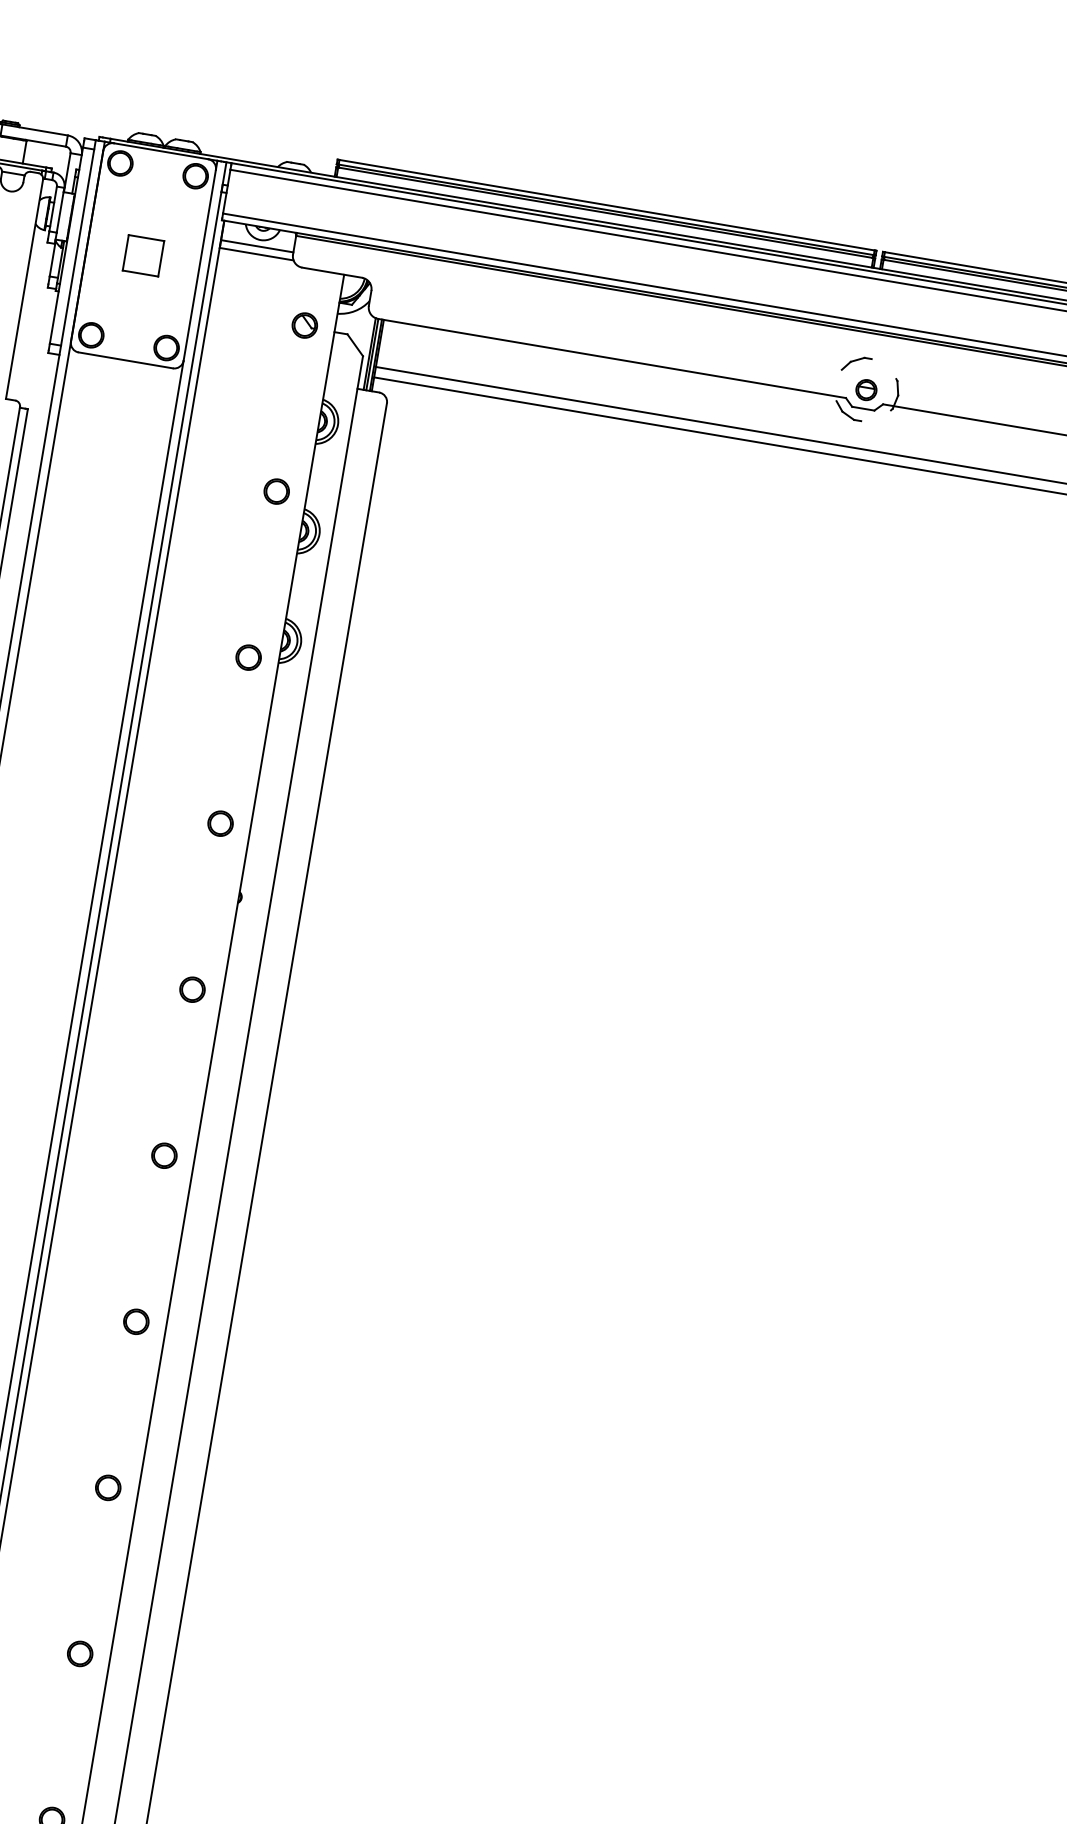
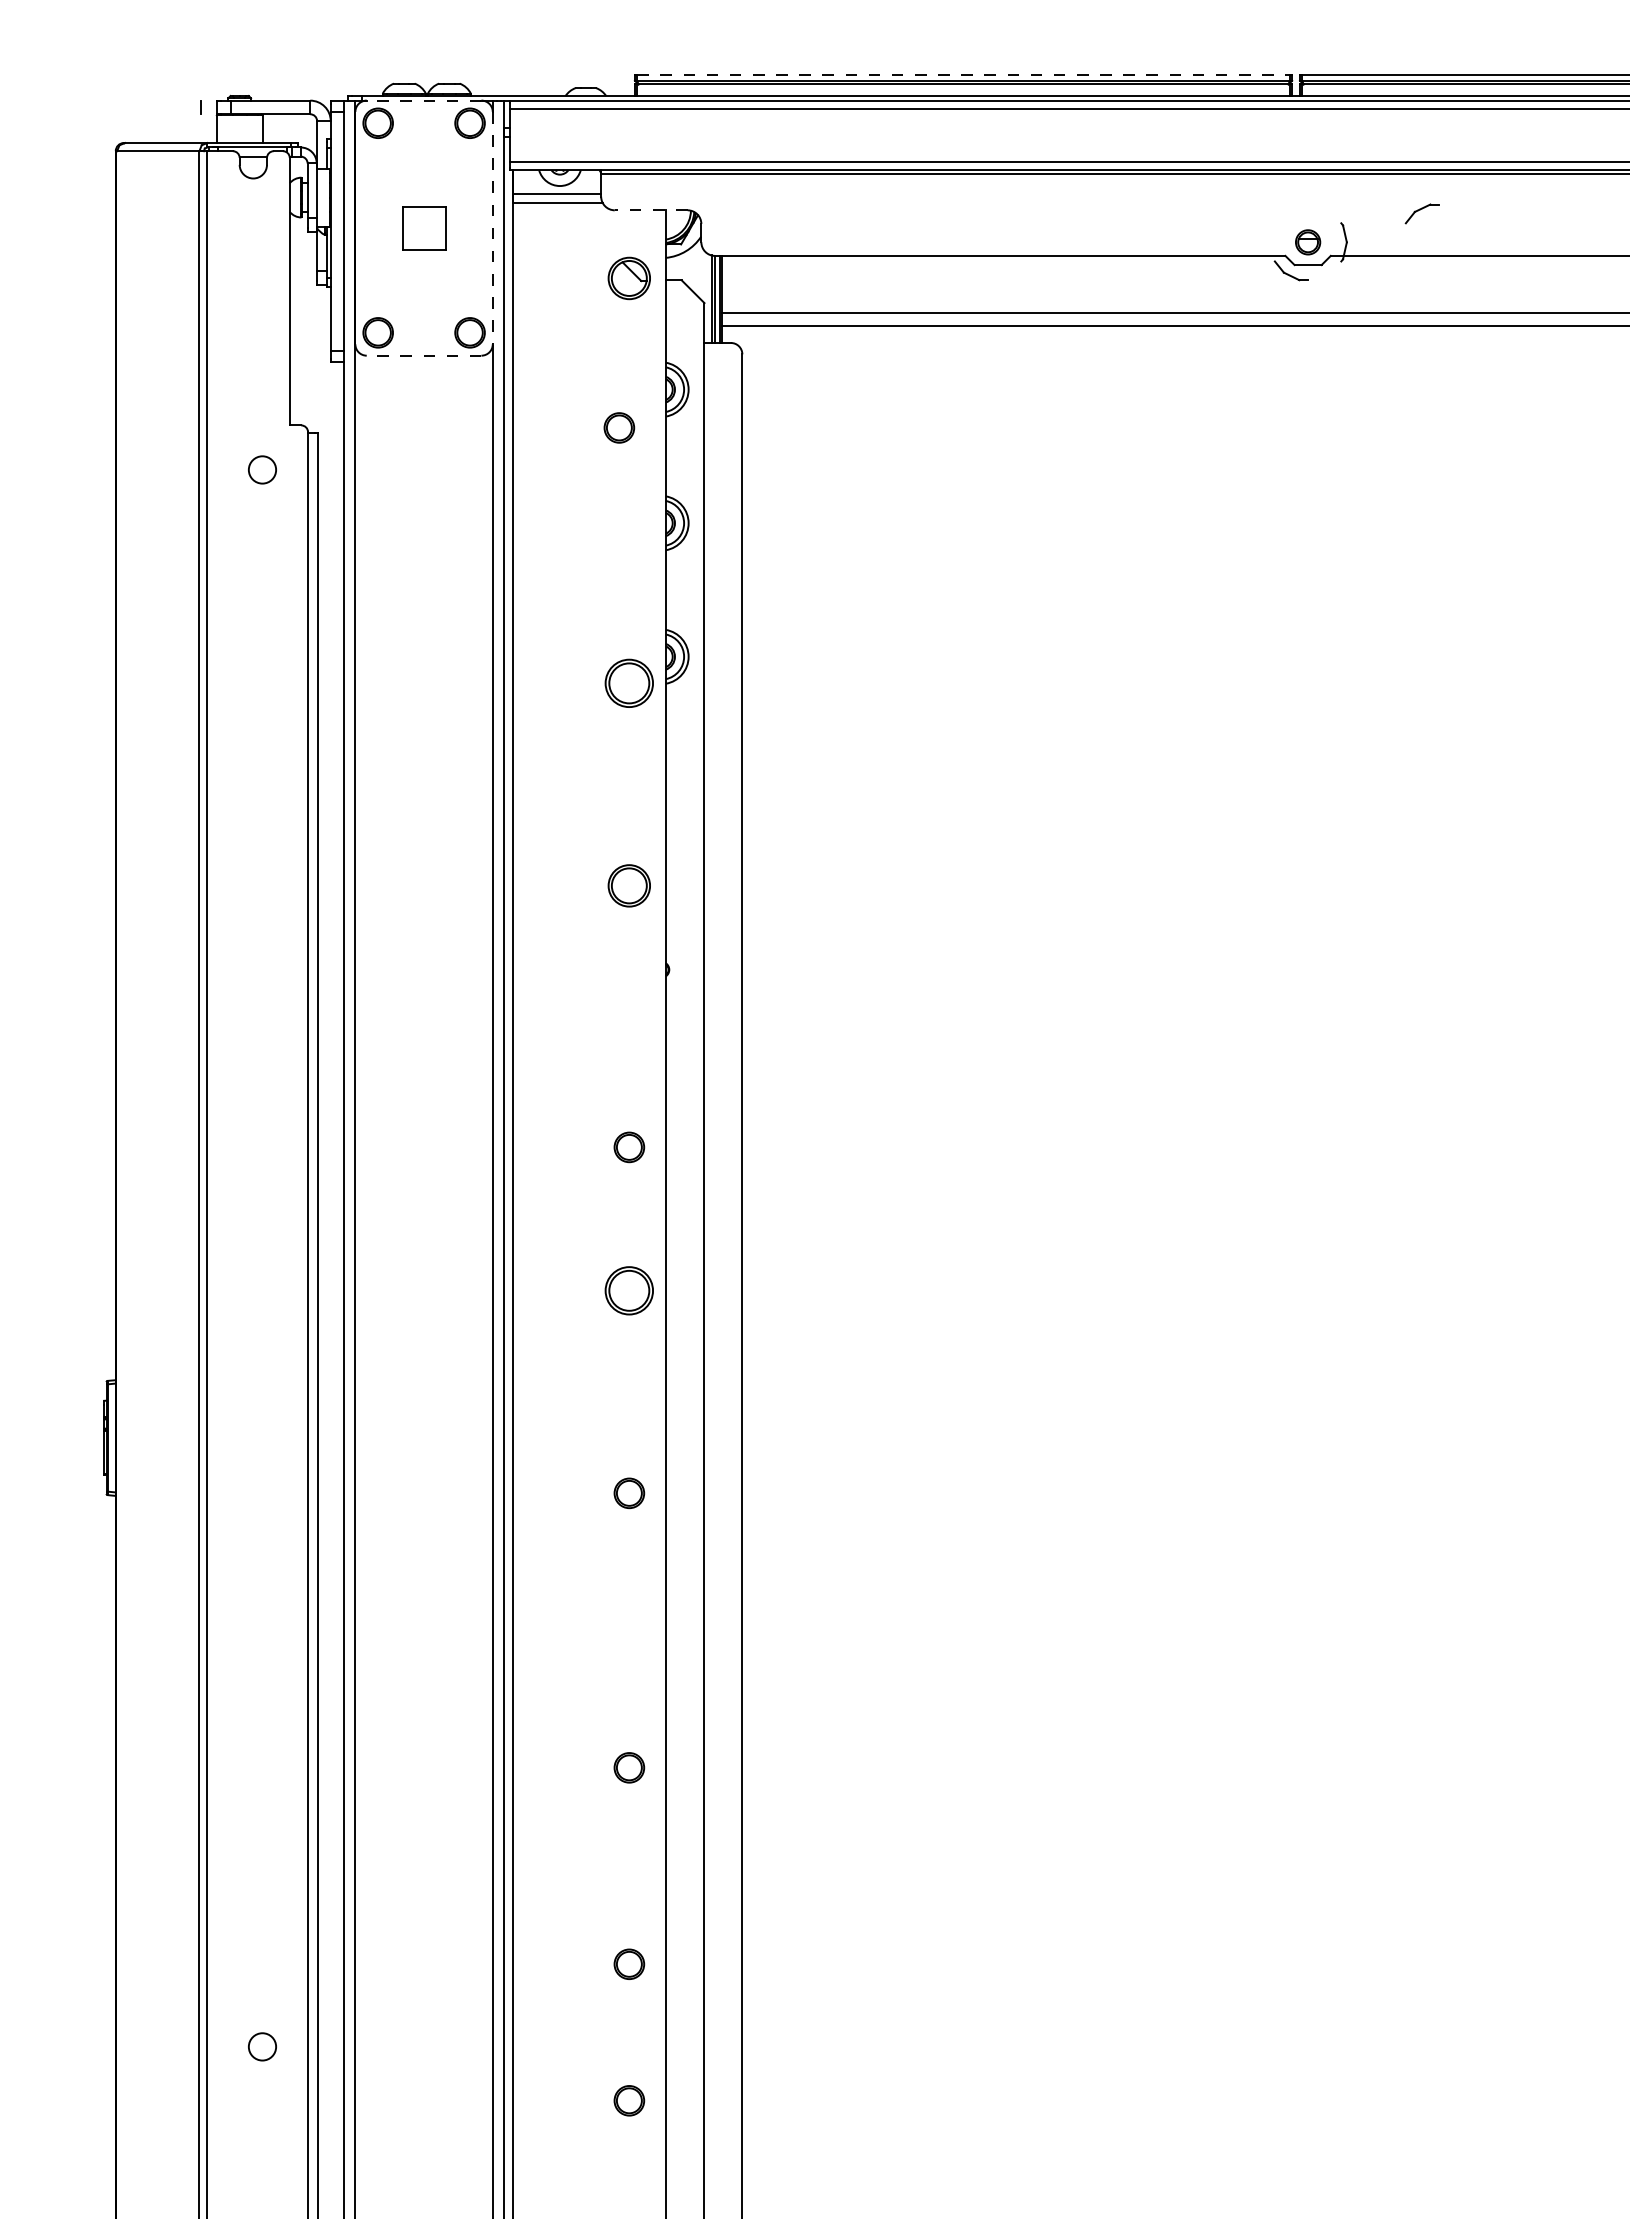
line: (160, 151) -> (423, 100), solid -> dashed
line: (607, 205) -> (964, 75), solid -> dashed
line: (199, 265) -> (492, 228), solid -> dashed
line: (331, 272) -> (650, 210), solid -> dashed
part: (304, 325) -> (629, 278), size x1.4
line: (125, 360) -> (423, 355), solid -> dashed
part: (856, 363) -> (1421, 213), moved
part: (276, 491) -> (619, 427), moved
part: (248, 657) -> (629, 683), size x1.6
part: (220, 823) -> (629, 885), size x1.4
part: (192, 989) -> (629, 1147), moved
part: (164, 1155) -> (629, 1290), size x1.6
part: (108, 1487) -> (629, 1767), moved
part: (80, 1653) -> (629, 1963), moved

